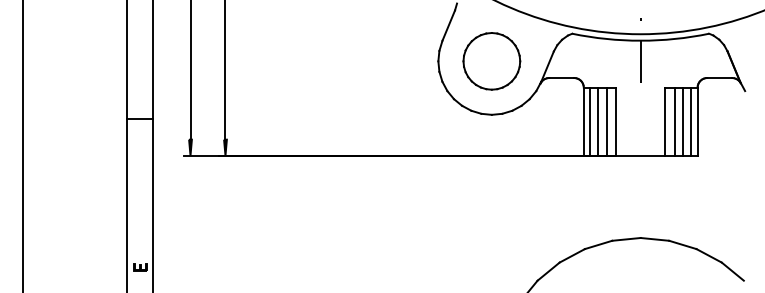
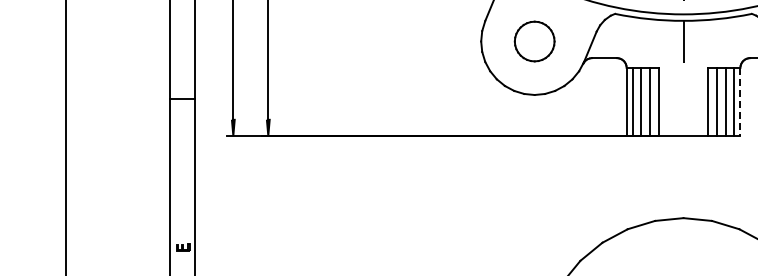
part: (491, 61) -> (534, 41), size x0.7
line: (697, 122) -> (740, 102), solid -> dashed

